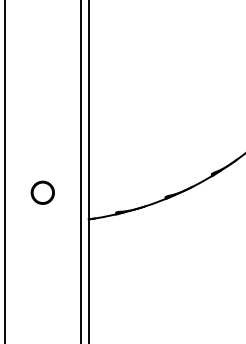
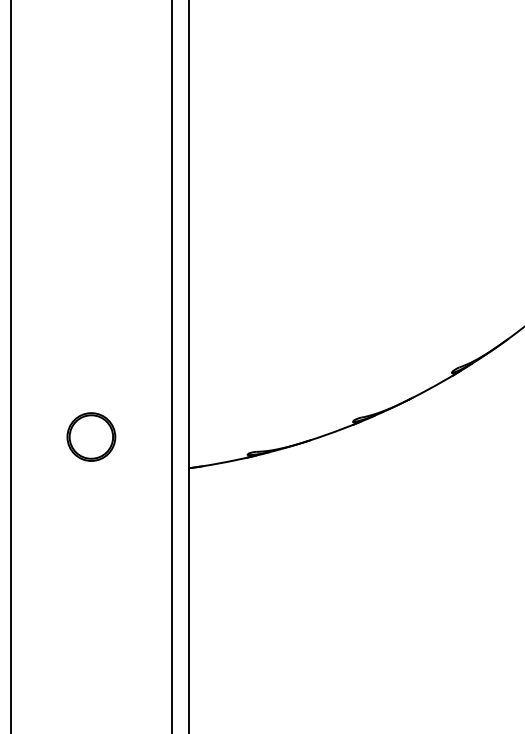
circle: (42, 192) -> (90, 436), moved

